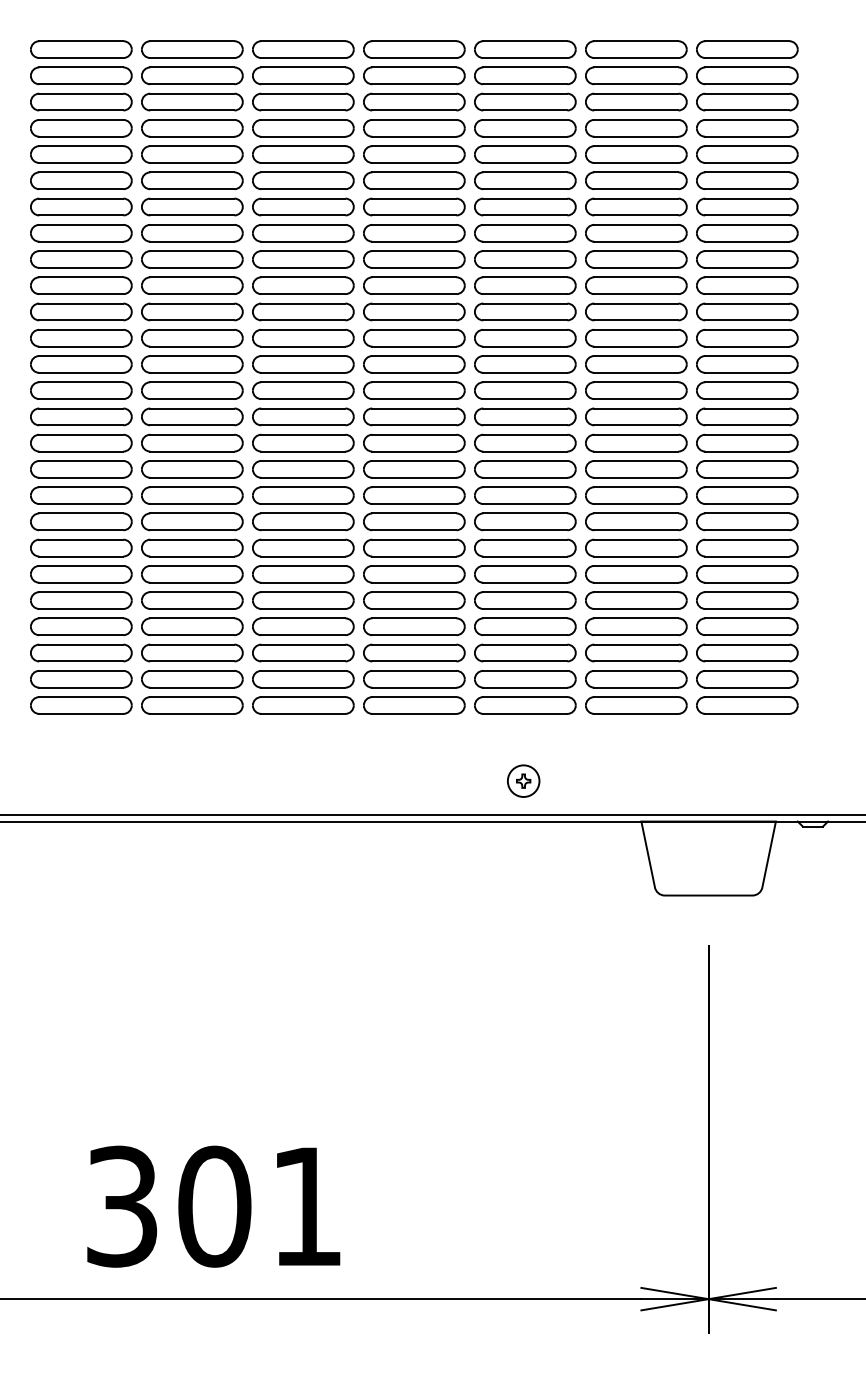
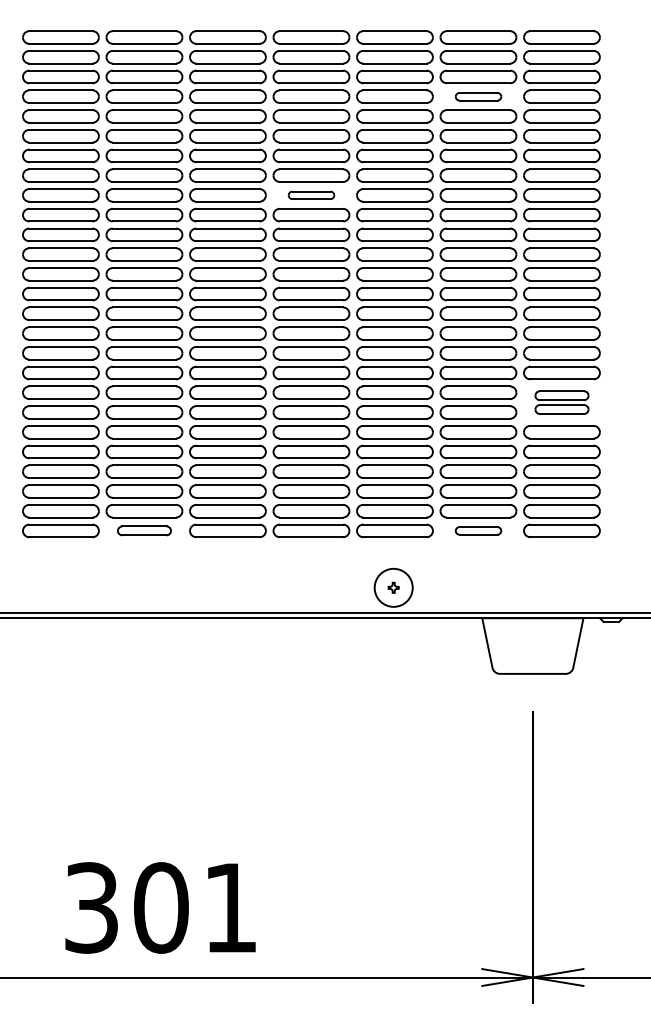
part: (636, 128) -> (478, 96), size x0.6
part: (414, 259) -> (311, 195), size x0.6
part: (747, 534) -> (562, 402), size x0.7
part: (192, 705) -> (144, 530), size x0.7
part: (636, 705) -> (478, 530), size x0.6
circle: (523, 780) -> (393, 587), size x1.6

